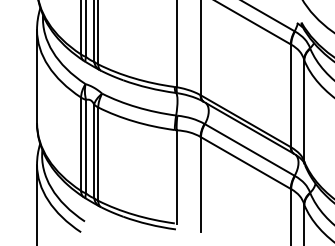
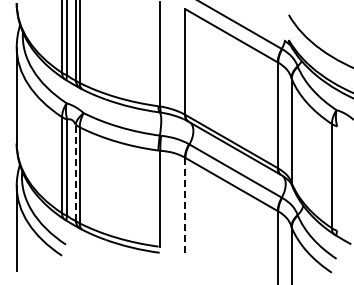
line: (94, 150) -> (75, 171), solid -> dashed
line: (200, 184) -> (184, 206), solid -> dashed

